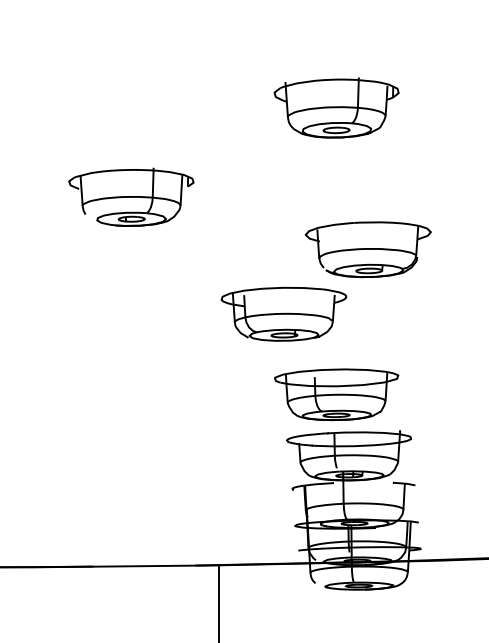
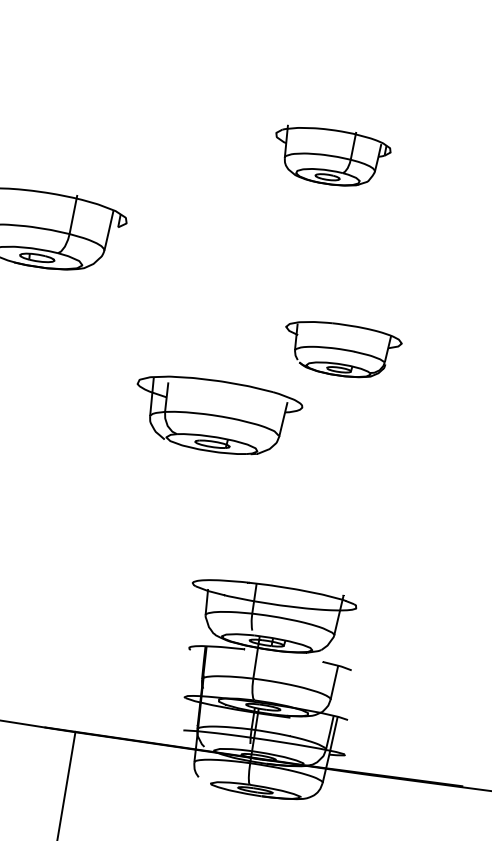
part: (336, 107) -> (331, 155), size x0.7
part: (367, 249) -> (340, 349), size x0.7
part: (336, 394) -> (267, 533), removed

